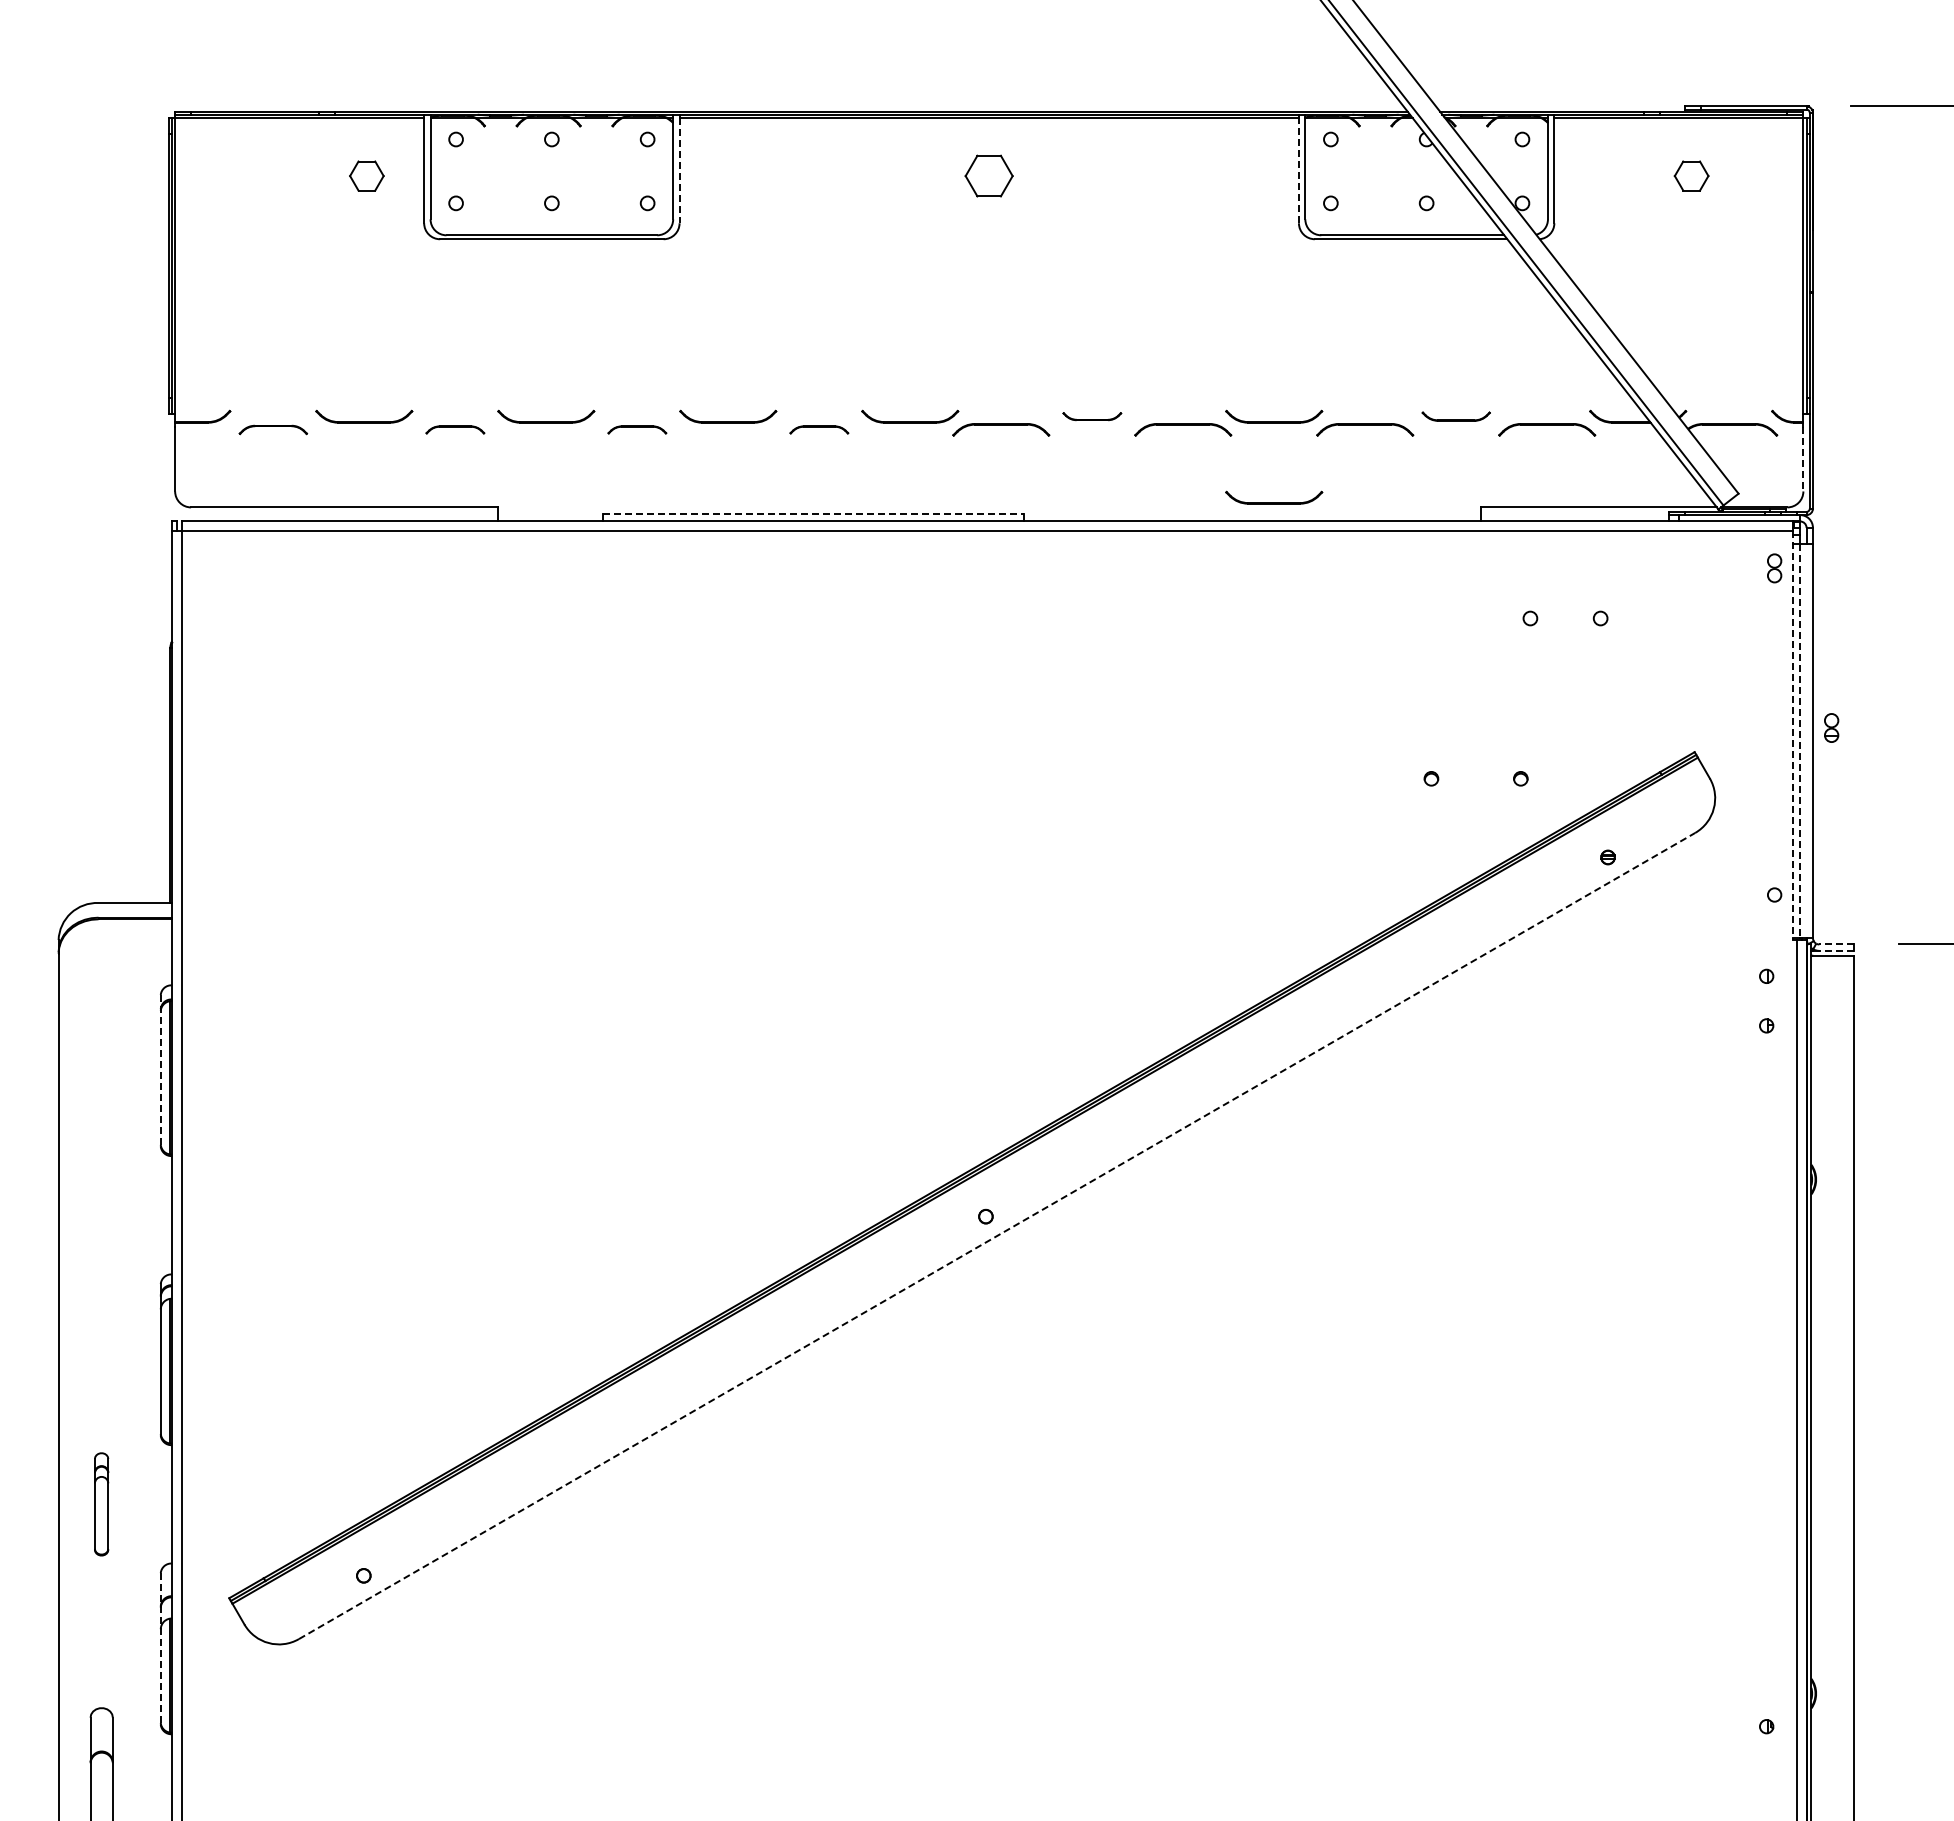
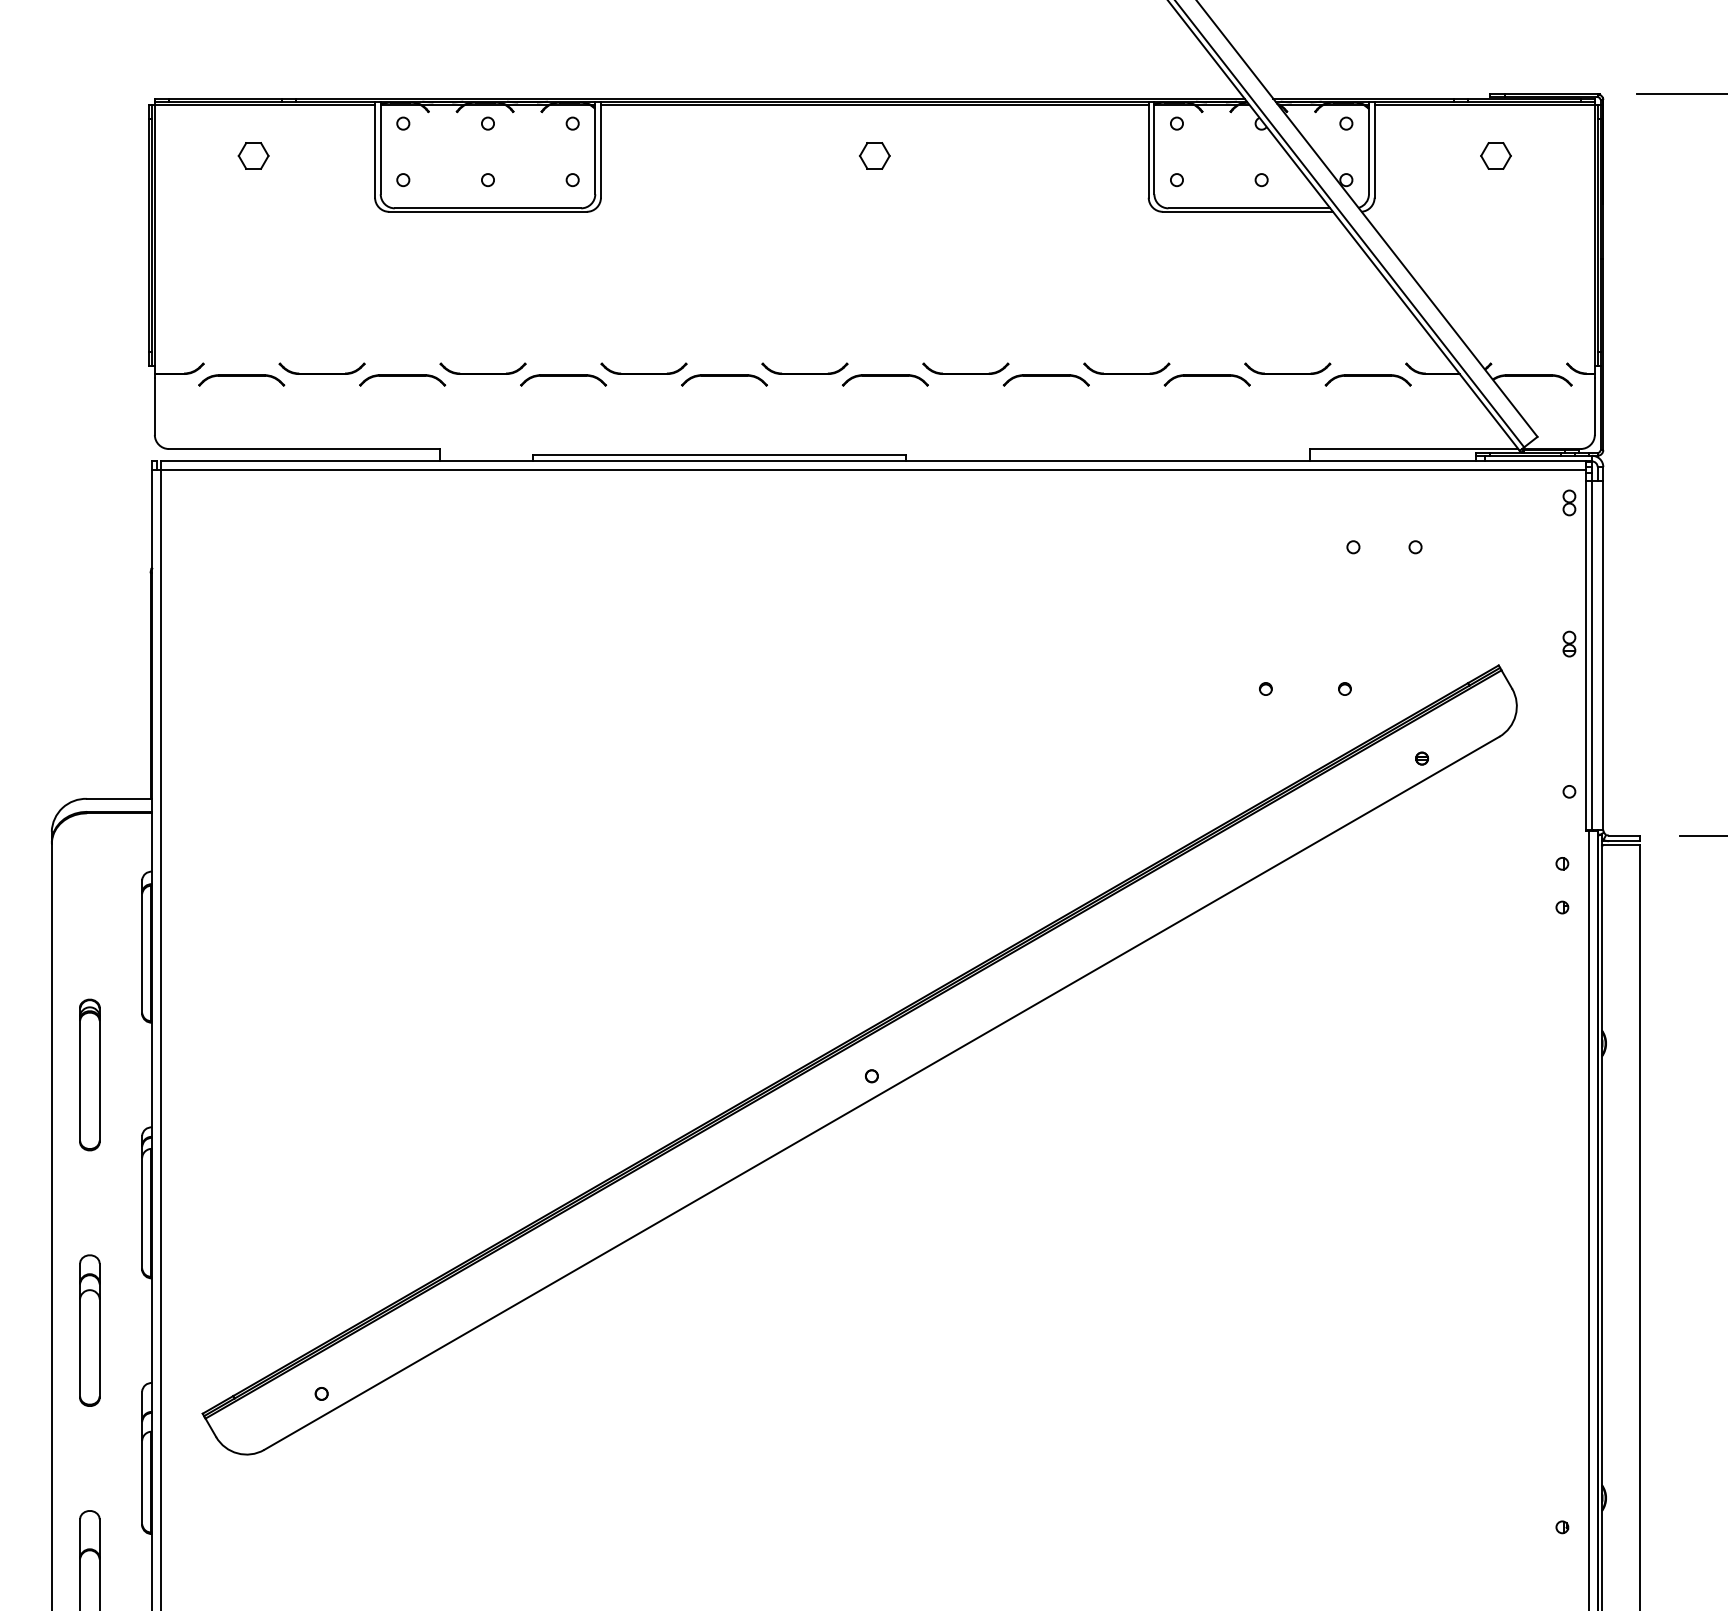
line: (679, 170) -> (600, 151), dashed -> solid
line: (1298, 170) -> (1148, 151), dashed -> solid
part: (366, 175) -> (253, 155), moved
part: (989, 175) -> (875, 155), size x0.71
part: (1092, 416) -> (966, 368), size x1.67
part: (1456, 416) -> (1288, 368), size x1.43
part: (273, 429) -> (241, 380), size x1.43
part: (455, 429) -> (402, 380), size x1.67
part: (637, 429) -> (563, 380), size x1.67
part: (819, 429) -> (724, 380), size x1.67
line: (1803, 459) -> (1594, 406), dashed -> solid
part: (1274, 497) -> (1127, 440), removed
line: (813, 513) -> (719, 454), dashed -> solid
part: (1831, 727) -> (1569, 643), moved
line: (1792, 735) -> (1585, 650), dashed -> solid
line: (1800, 741) -> (1592, 656), dashed -> solid
line: (1836, 944) -> (1624, 835), dashed -> solid
line: (1836, 950) -> (1624, 840), dashed -> solid
line: (160, 1070) -> (141, 947), dashed -> solid
part: (101, 1215) -> (89, 1075), added
line: (997, 1235) -> (882, 1092), dashed -> solid
part: (101, 1504) -> (89, 1330), size x1.67
line: (160, 1648) -> (141, 1458), dashed -> solid

